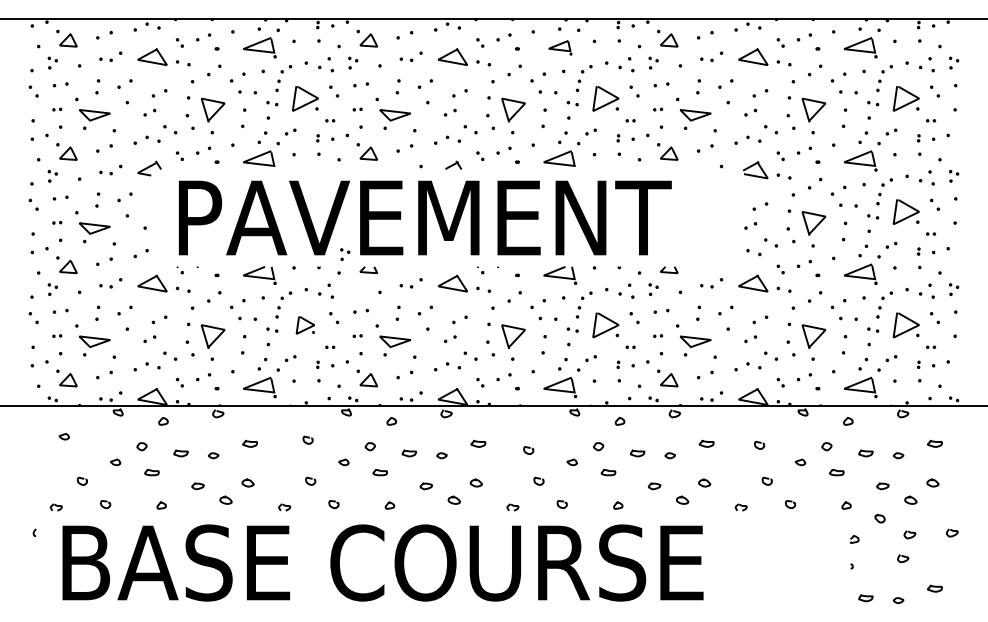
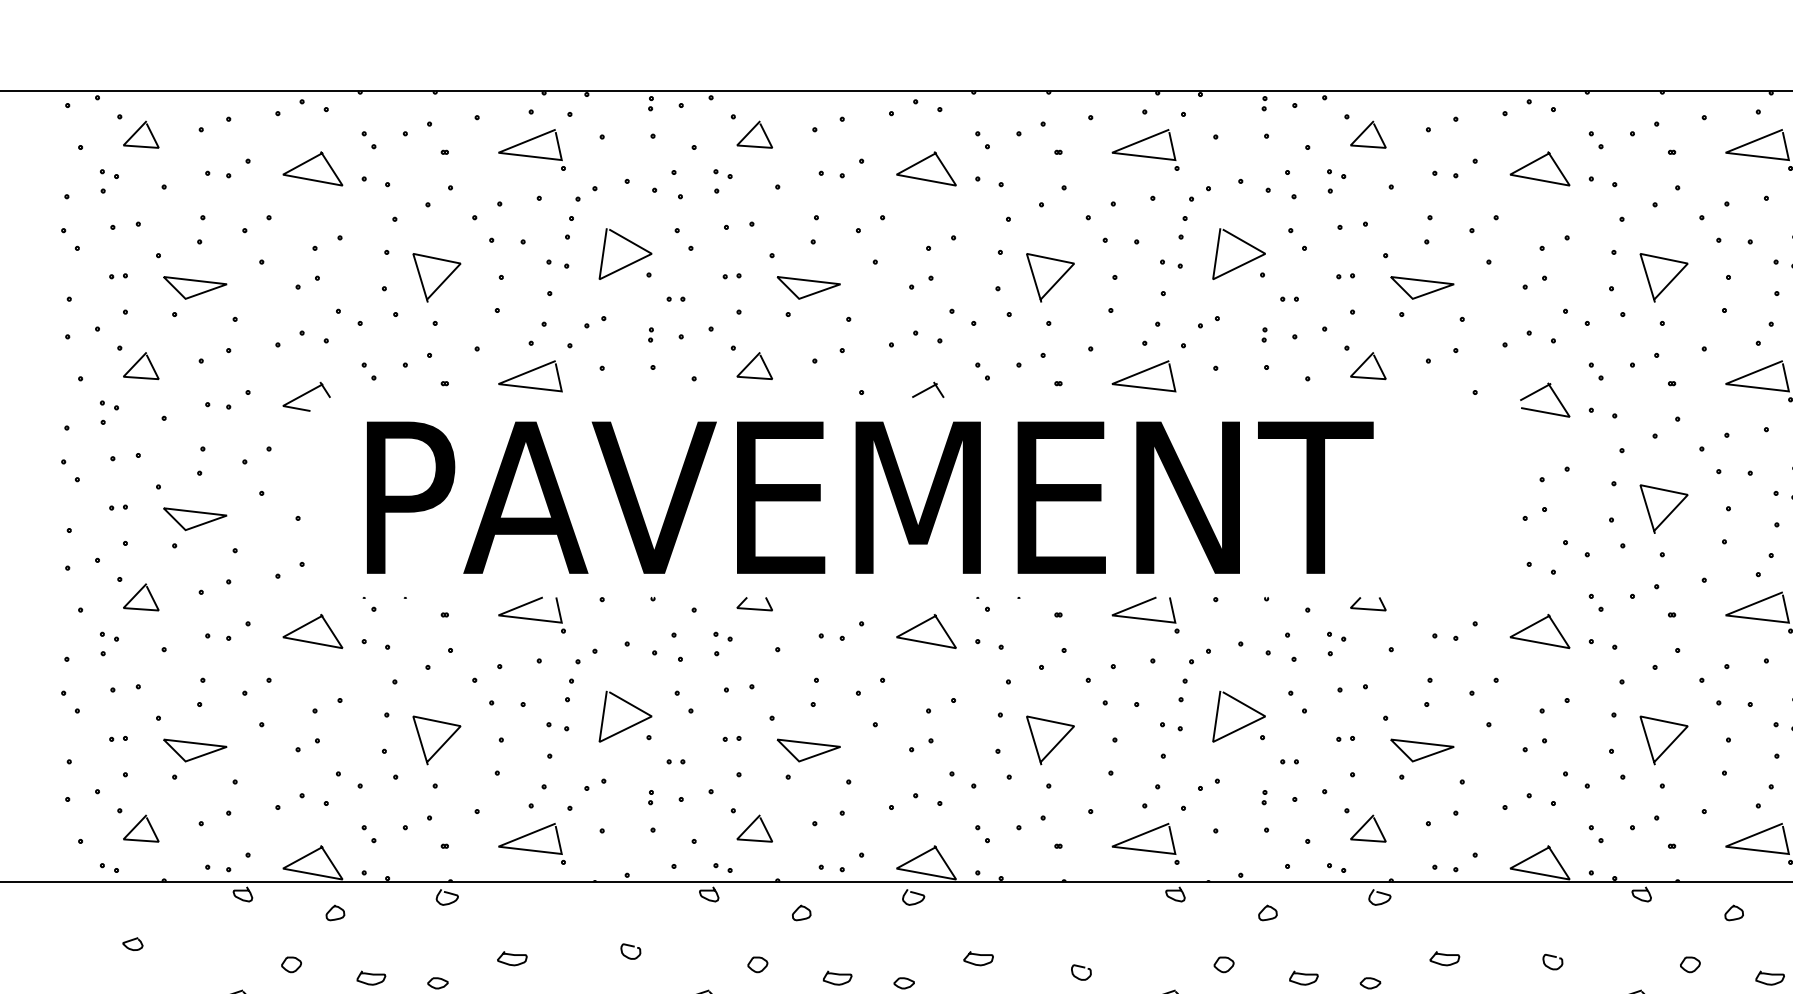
part: (560, 47) -> (1146, 149), size x1.43
part: (345, 254) -> (723, 643), moved
part: (305, 325) -> (625, 717), size x1.43

